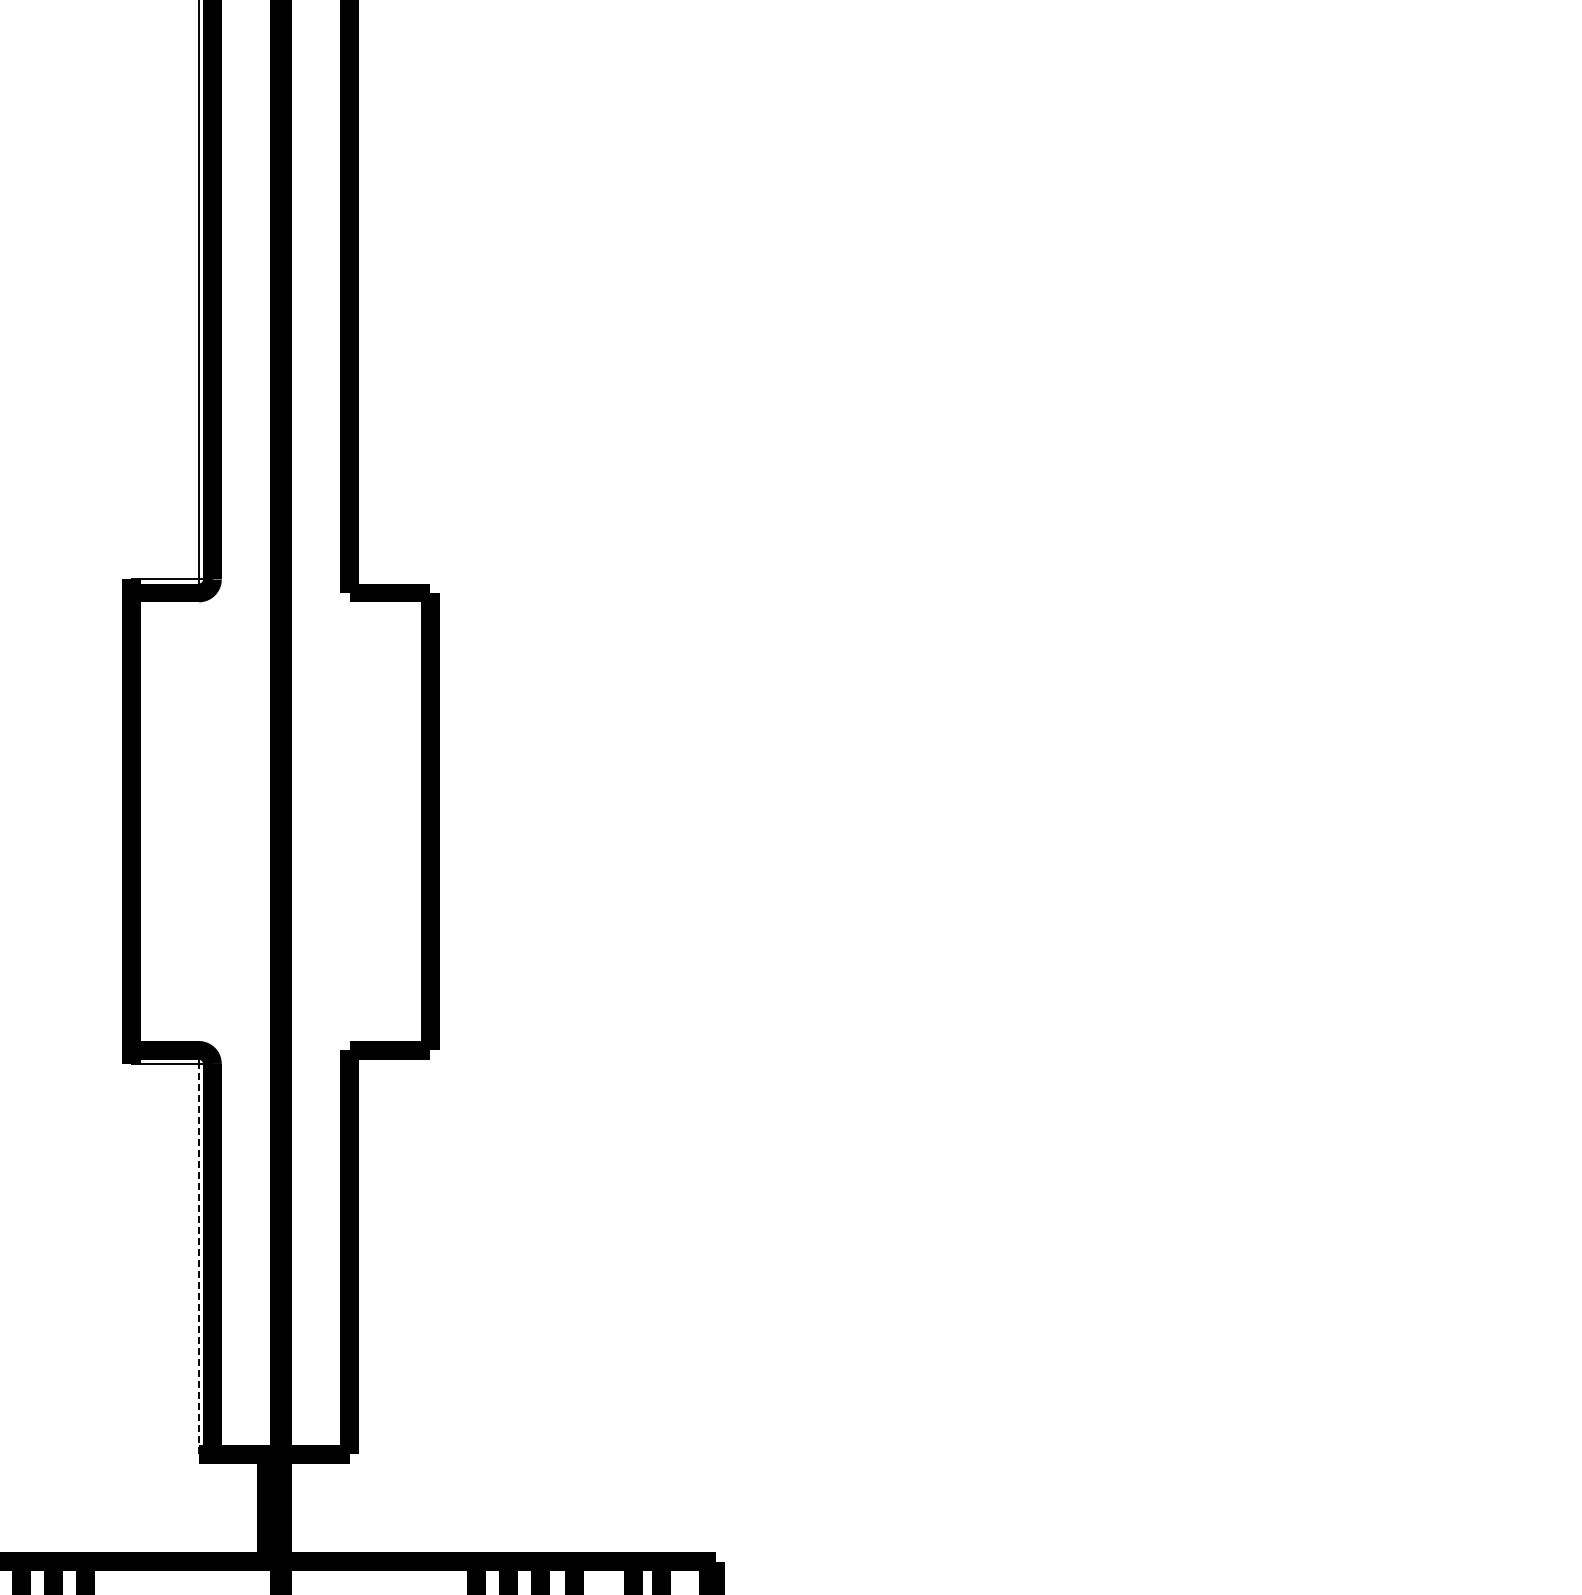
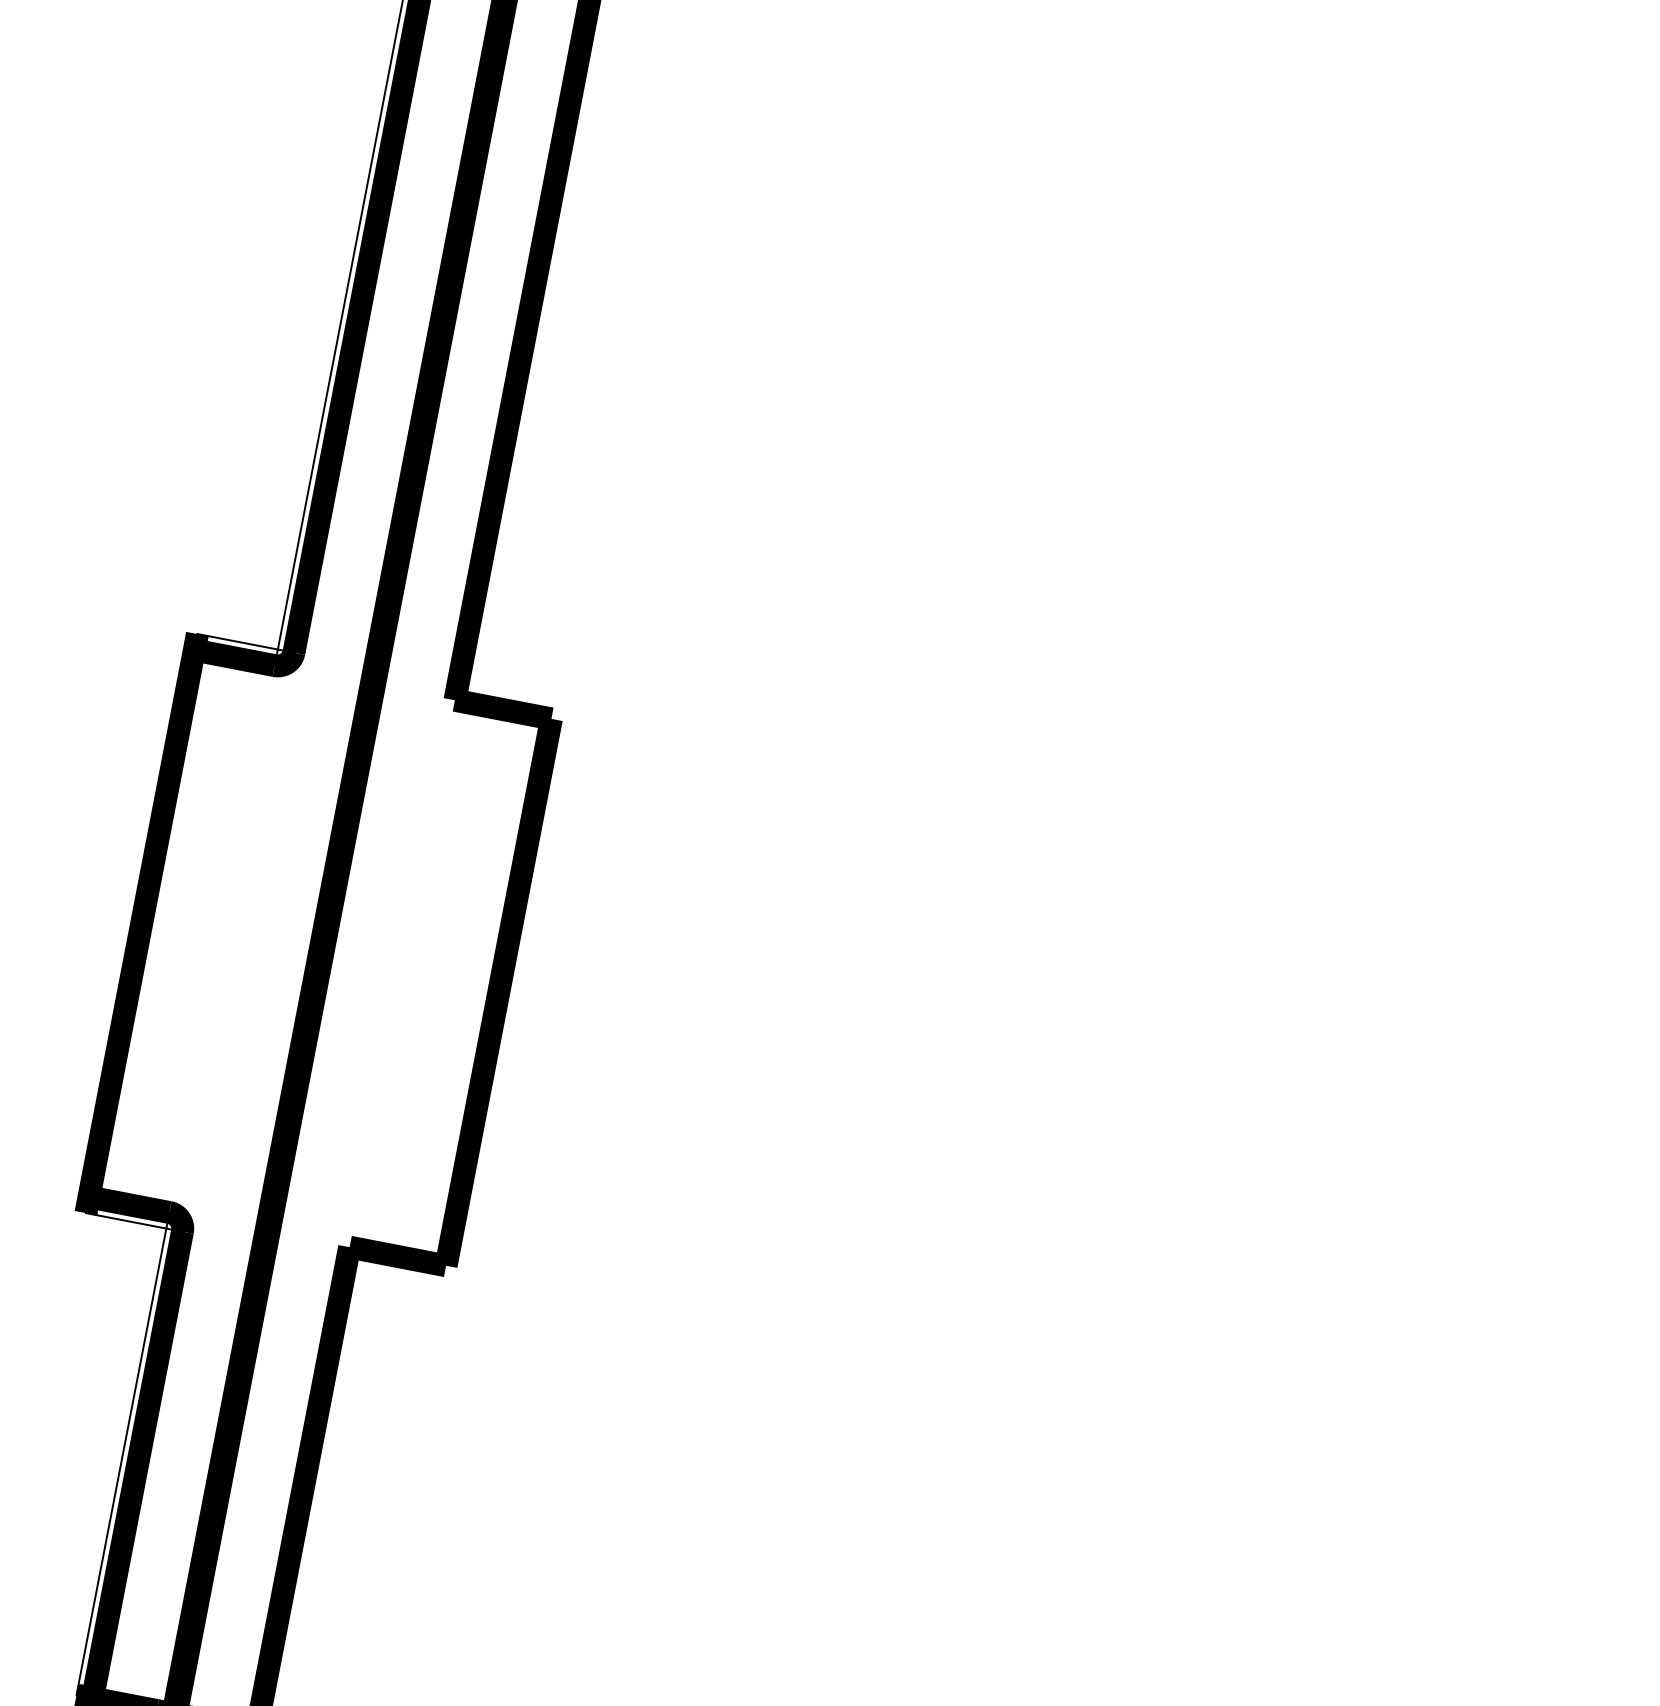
line: (198, 1258) -> (121, 1461), dashed -> solid

